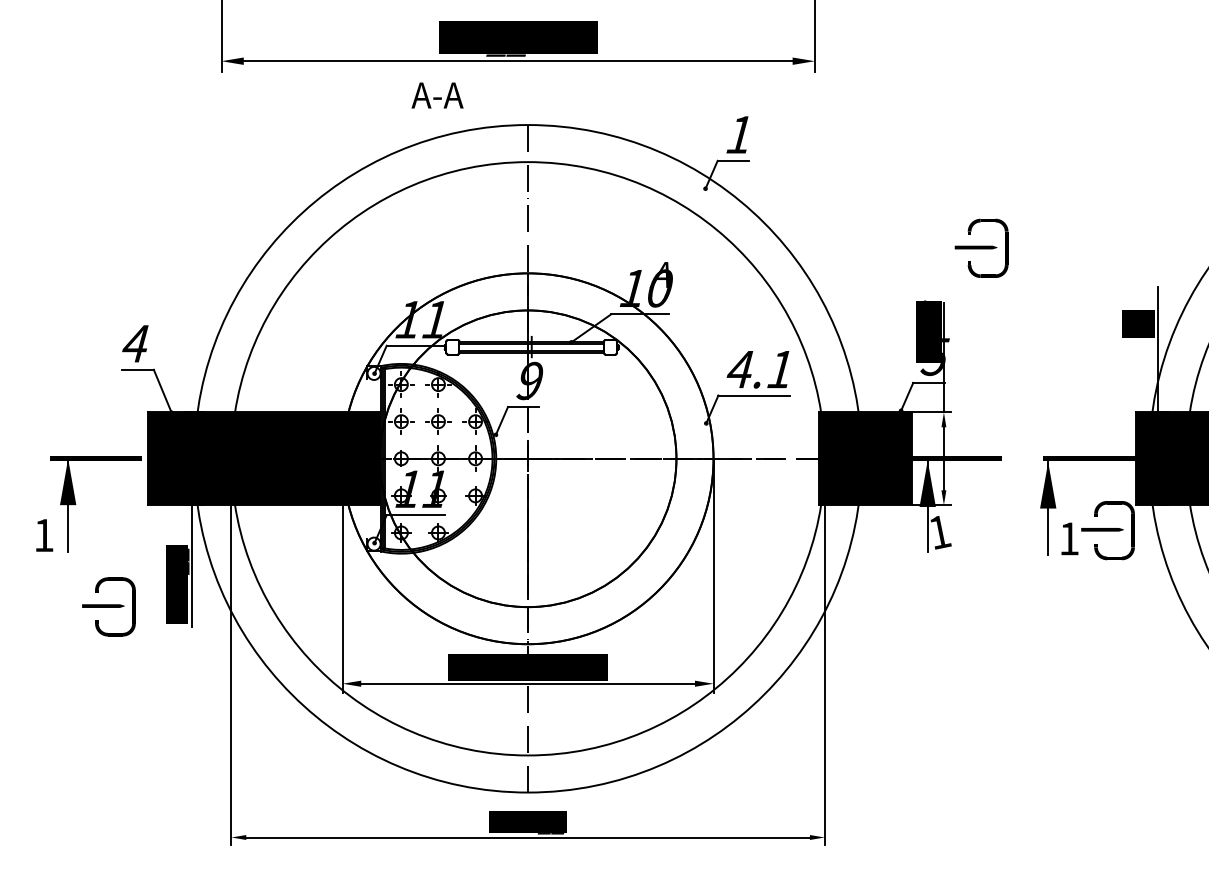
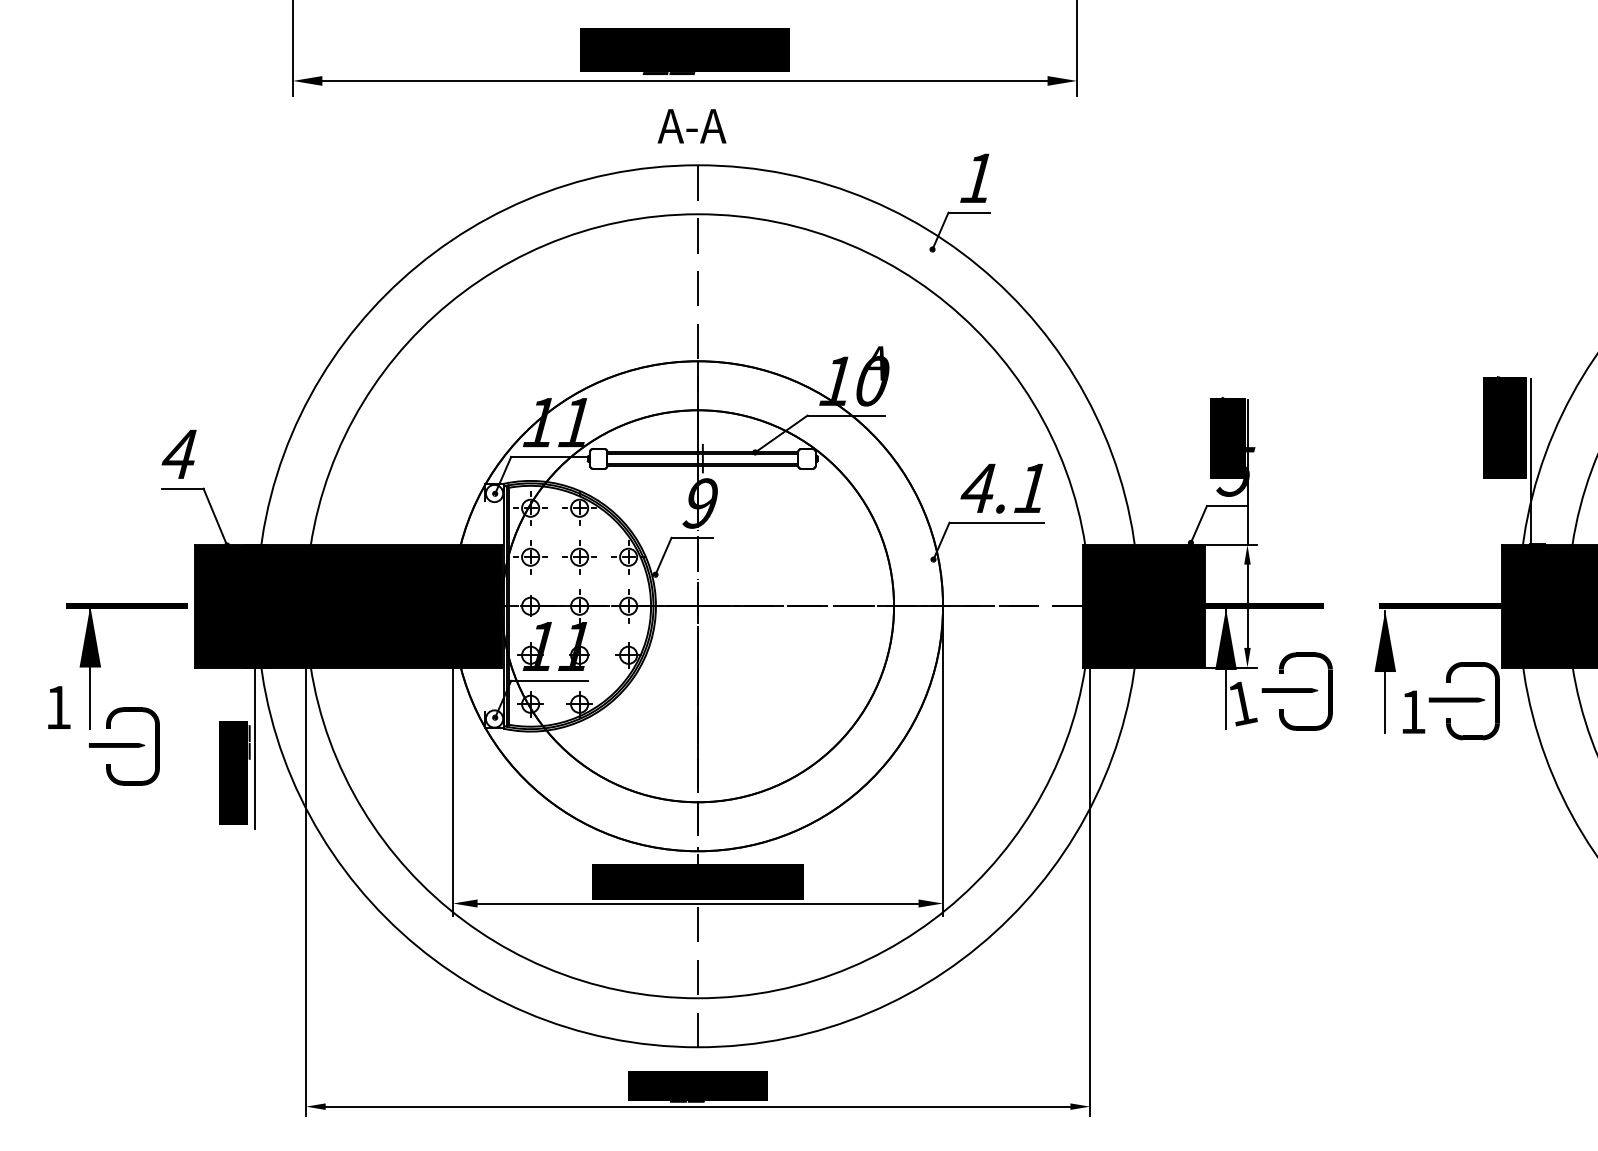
text: (437, 95) -> (691, 126), moved
part: (981, 247) -> (1297, 690), moved
text: (1138, 322) -> (1504, 426), A -> DN=
part: (108, 606) -> (123, 745), moved
text: (527, 822) -> (697, 1086), DN=__ -> D=__mm

